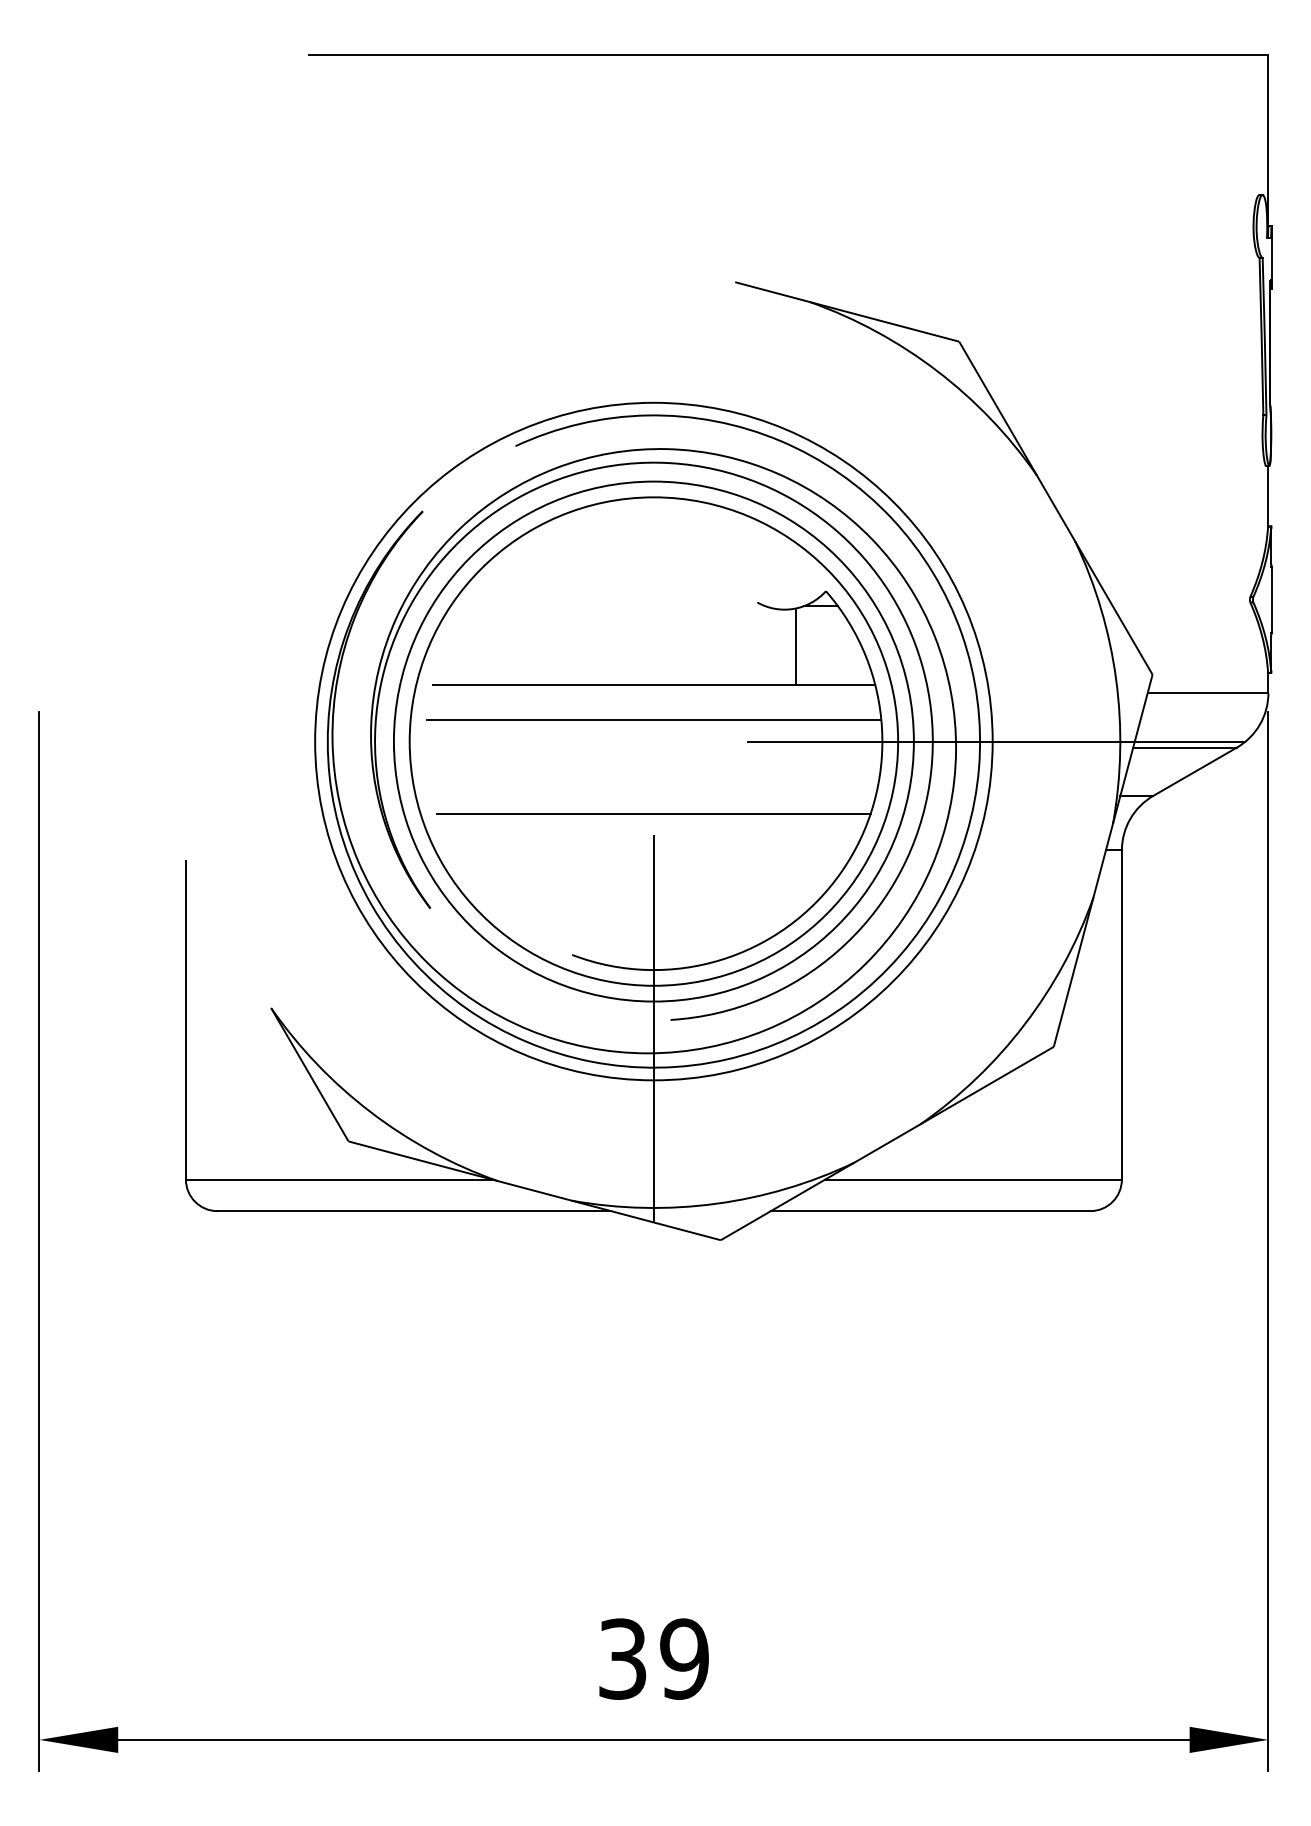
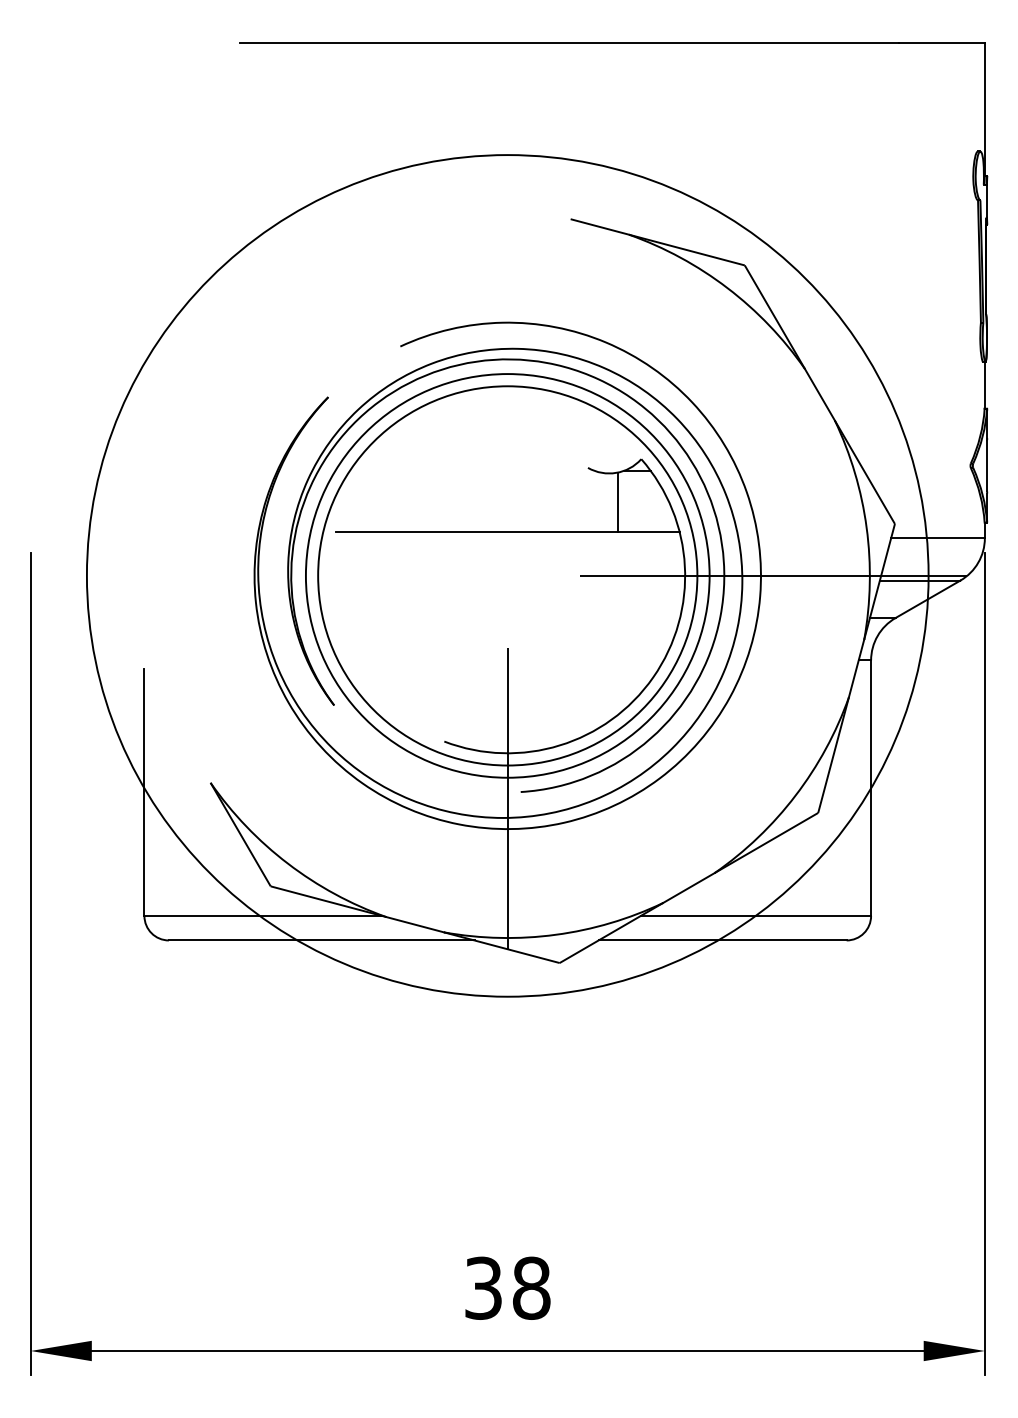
line: (653, 719) -> (507, 558), removed
circle: (653, 741) -> (507, 575), size x1.6
line: (653, 814) -> (507, 632), removed
text: (684, 1658) -> (531, 1287), 39 -> 38

